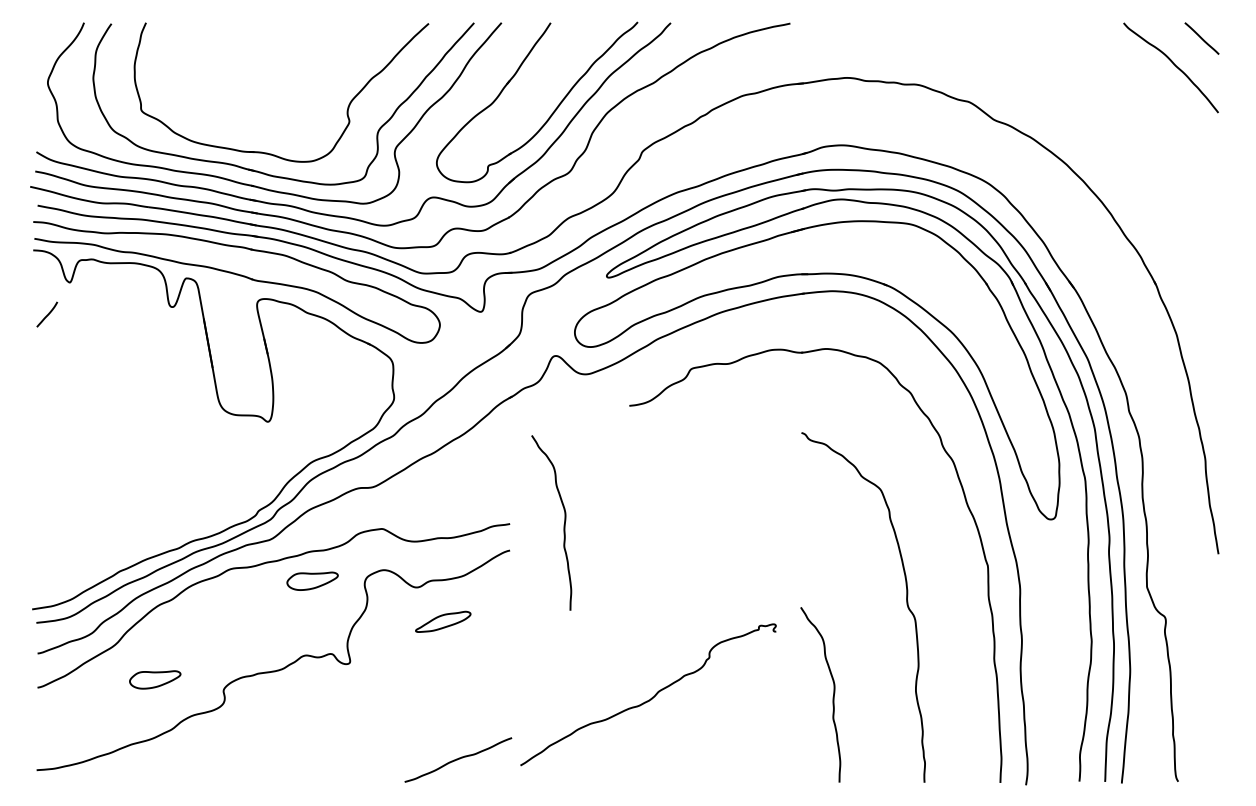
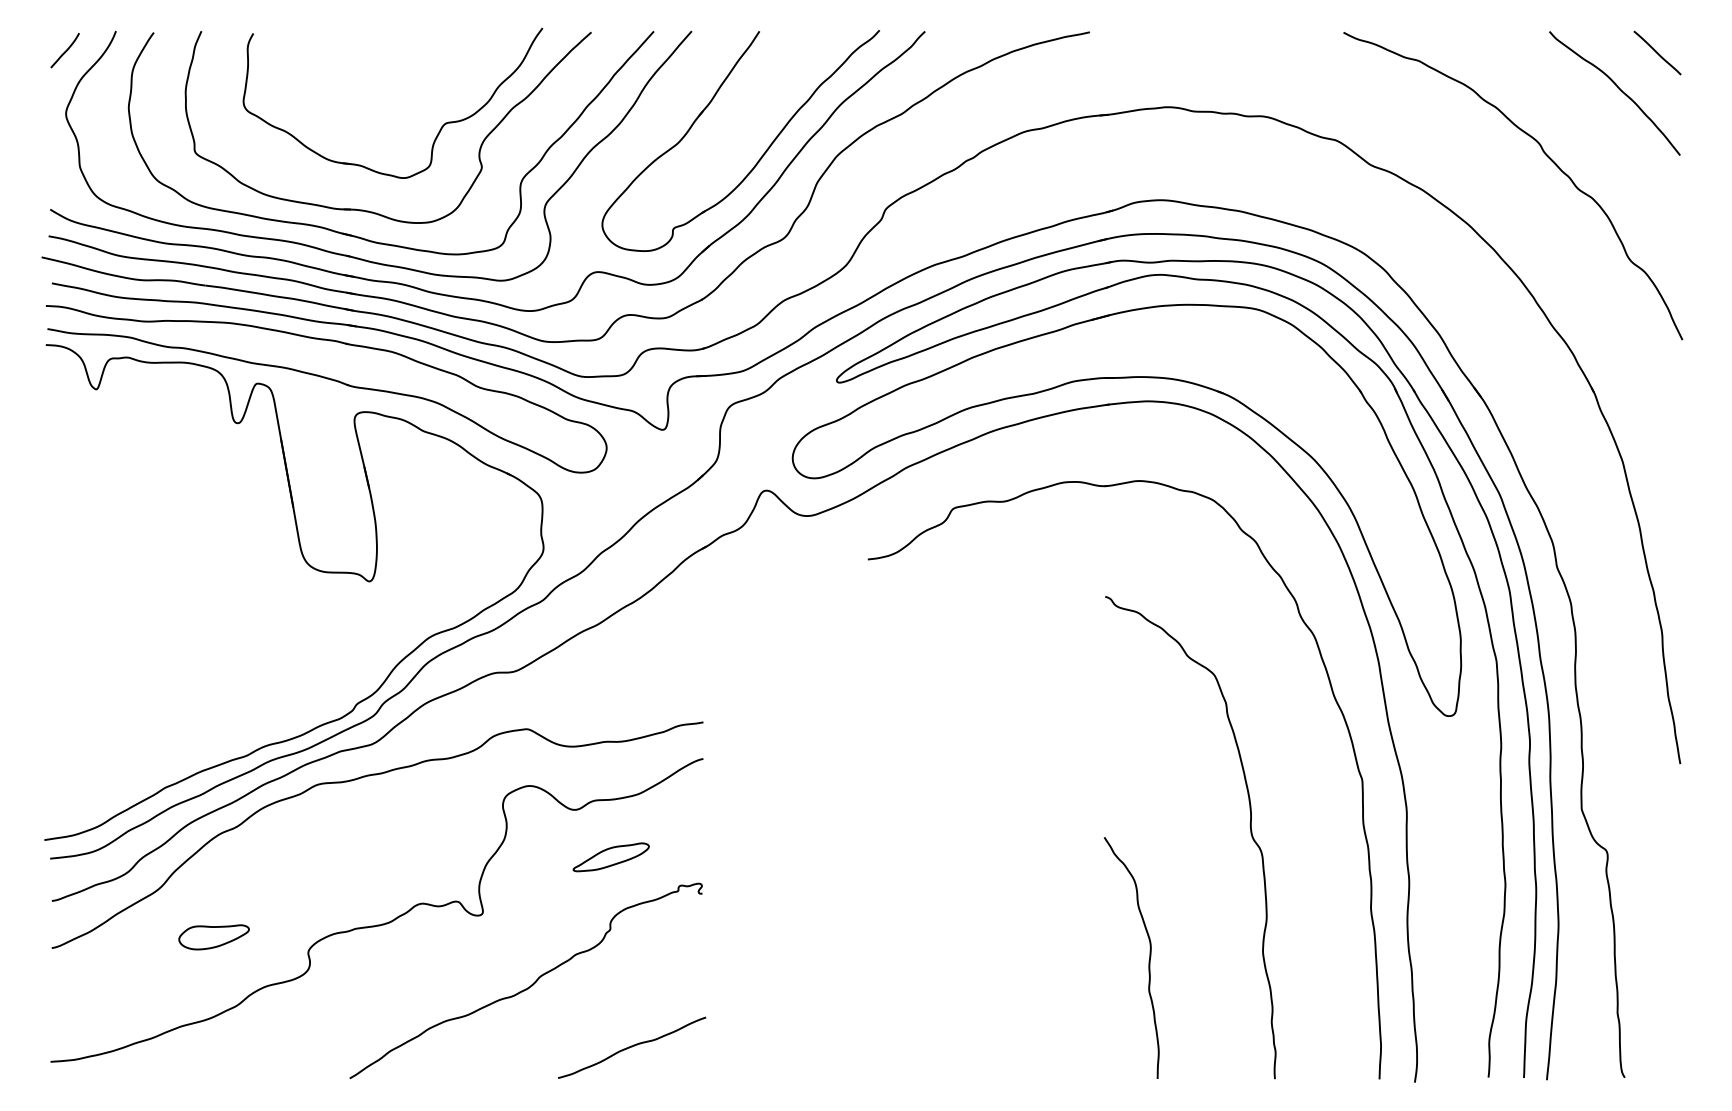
part: (318, 94) -> (439, 129), added
curve: (1120, 112) -> (1544, 154), added
curve: (47, 314) -> (65, 50), moved
curve: (563, 524) -> (777, 723), removed
part: (312, 581) -> (430, 801), removed
curve: (650, 698) -> (528, 986), moved

